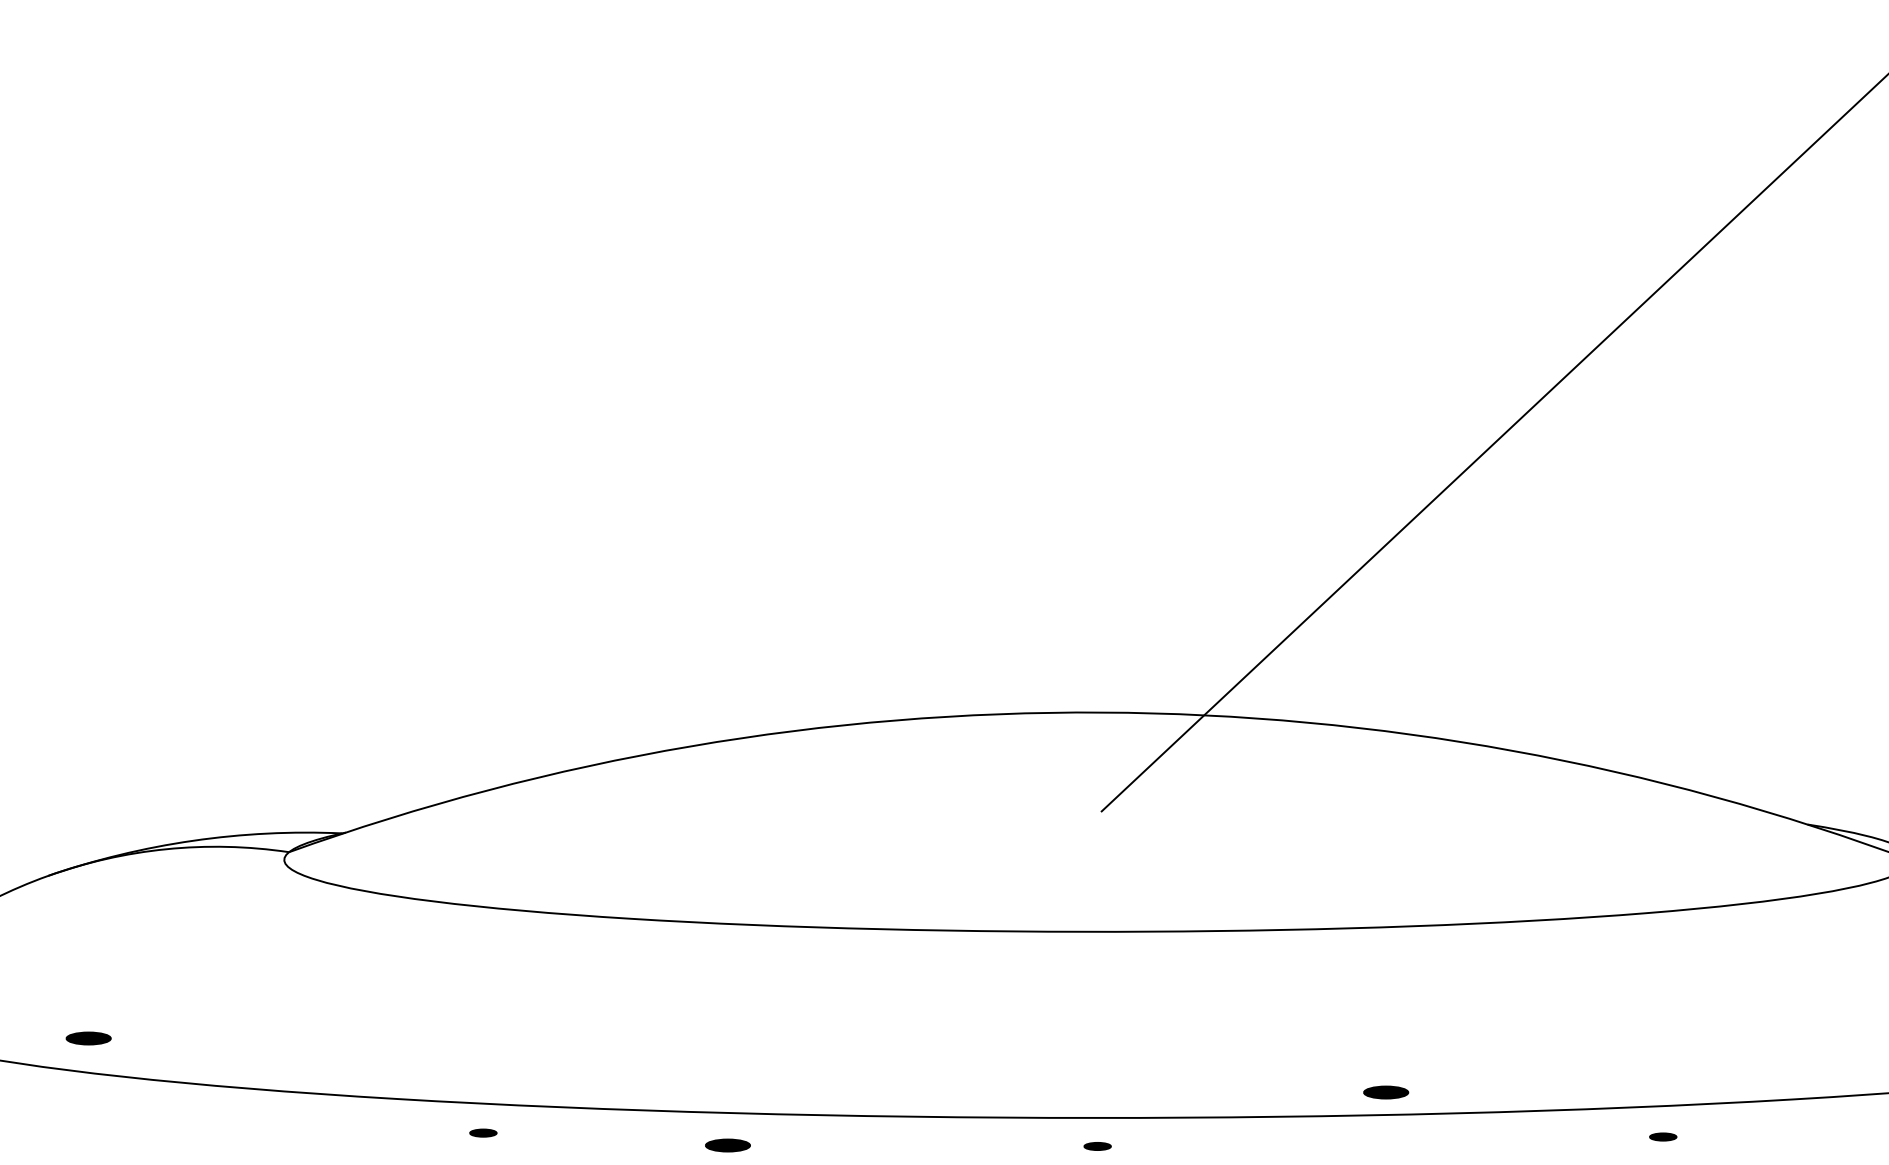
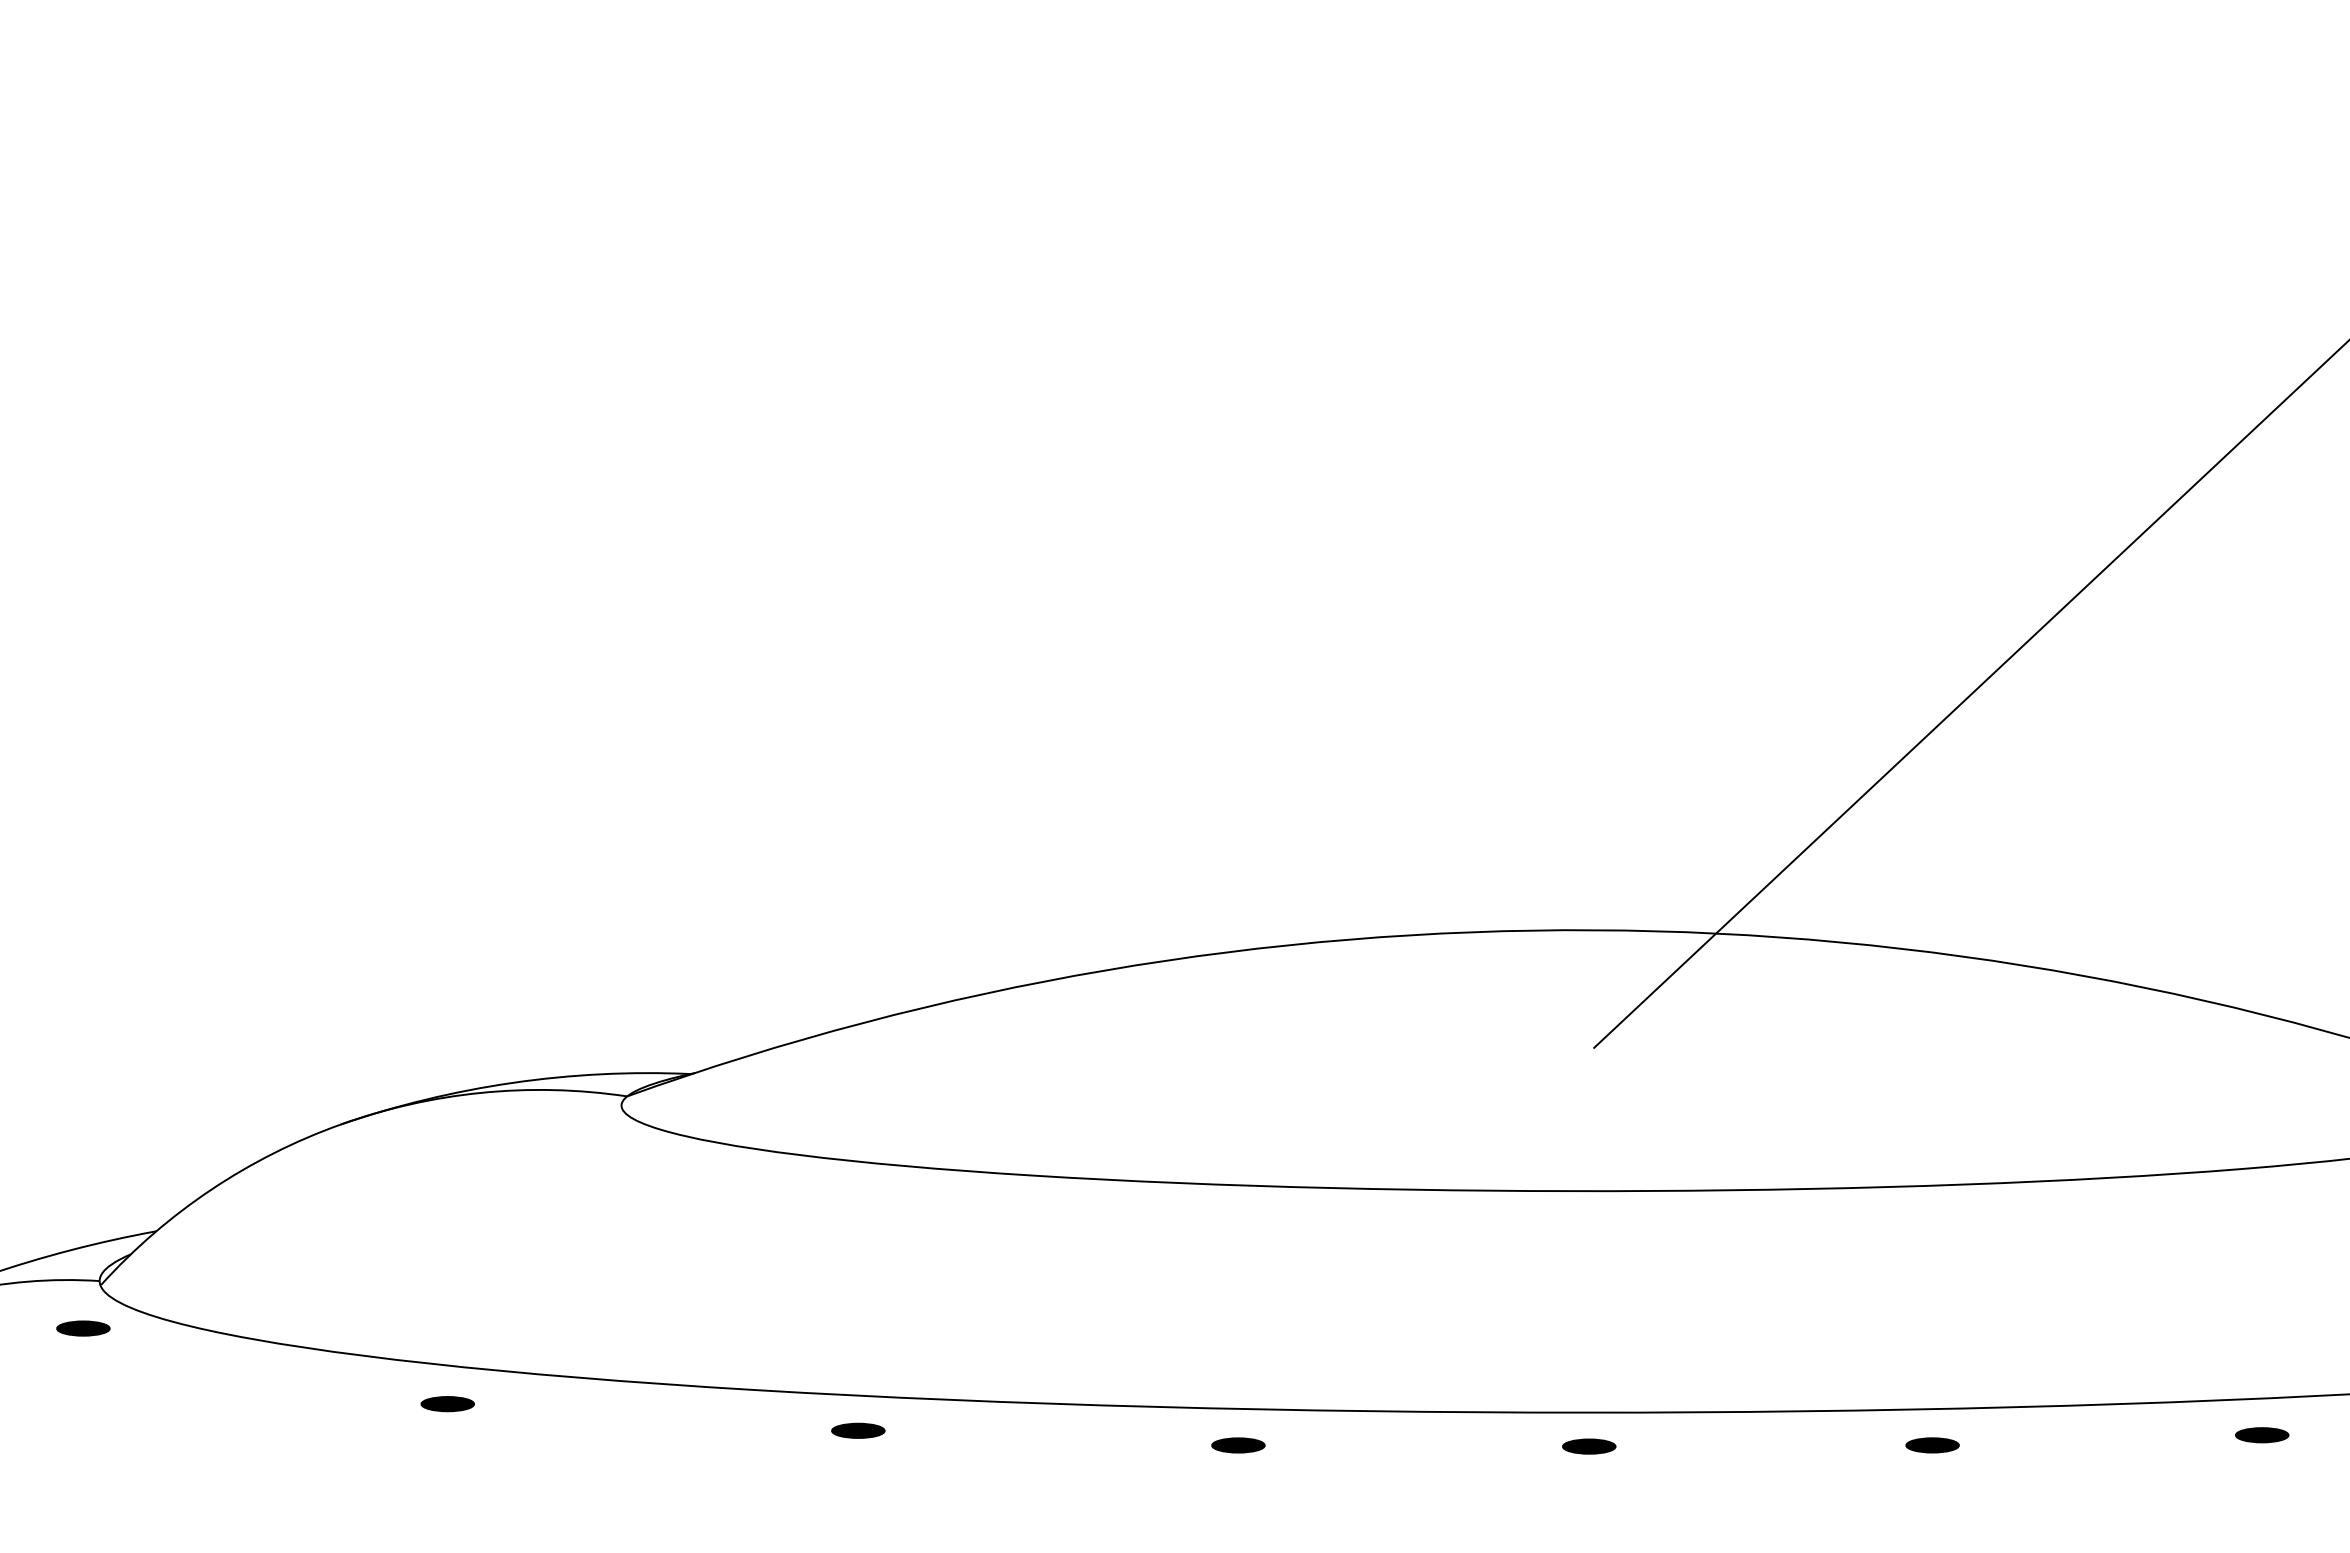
part: (88, 1038) -> (447, 1404), moved
part: (1386, 1092) -> (1932, 1445), moved
part: (483, 1132) -> (858, 1430), size x1.67
part: (1663, 1137) -> (2262, 1435), size x1.67
part: (728, 1145) -> (1238, 1445), moved
part: (1097, 1146) -> (1589, 1446), size x1.67

